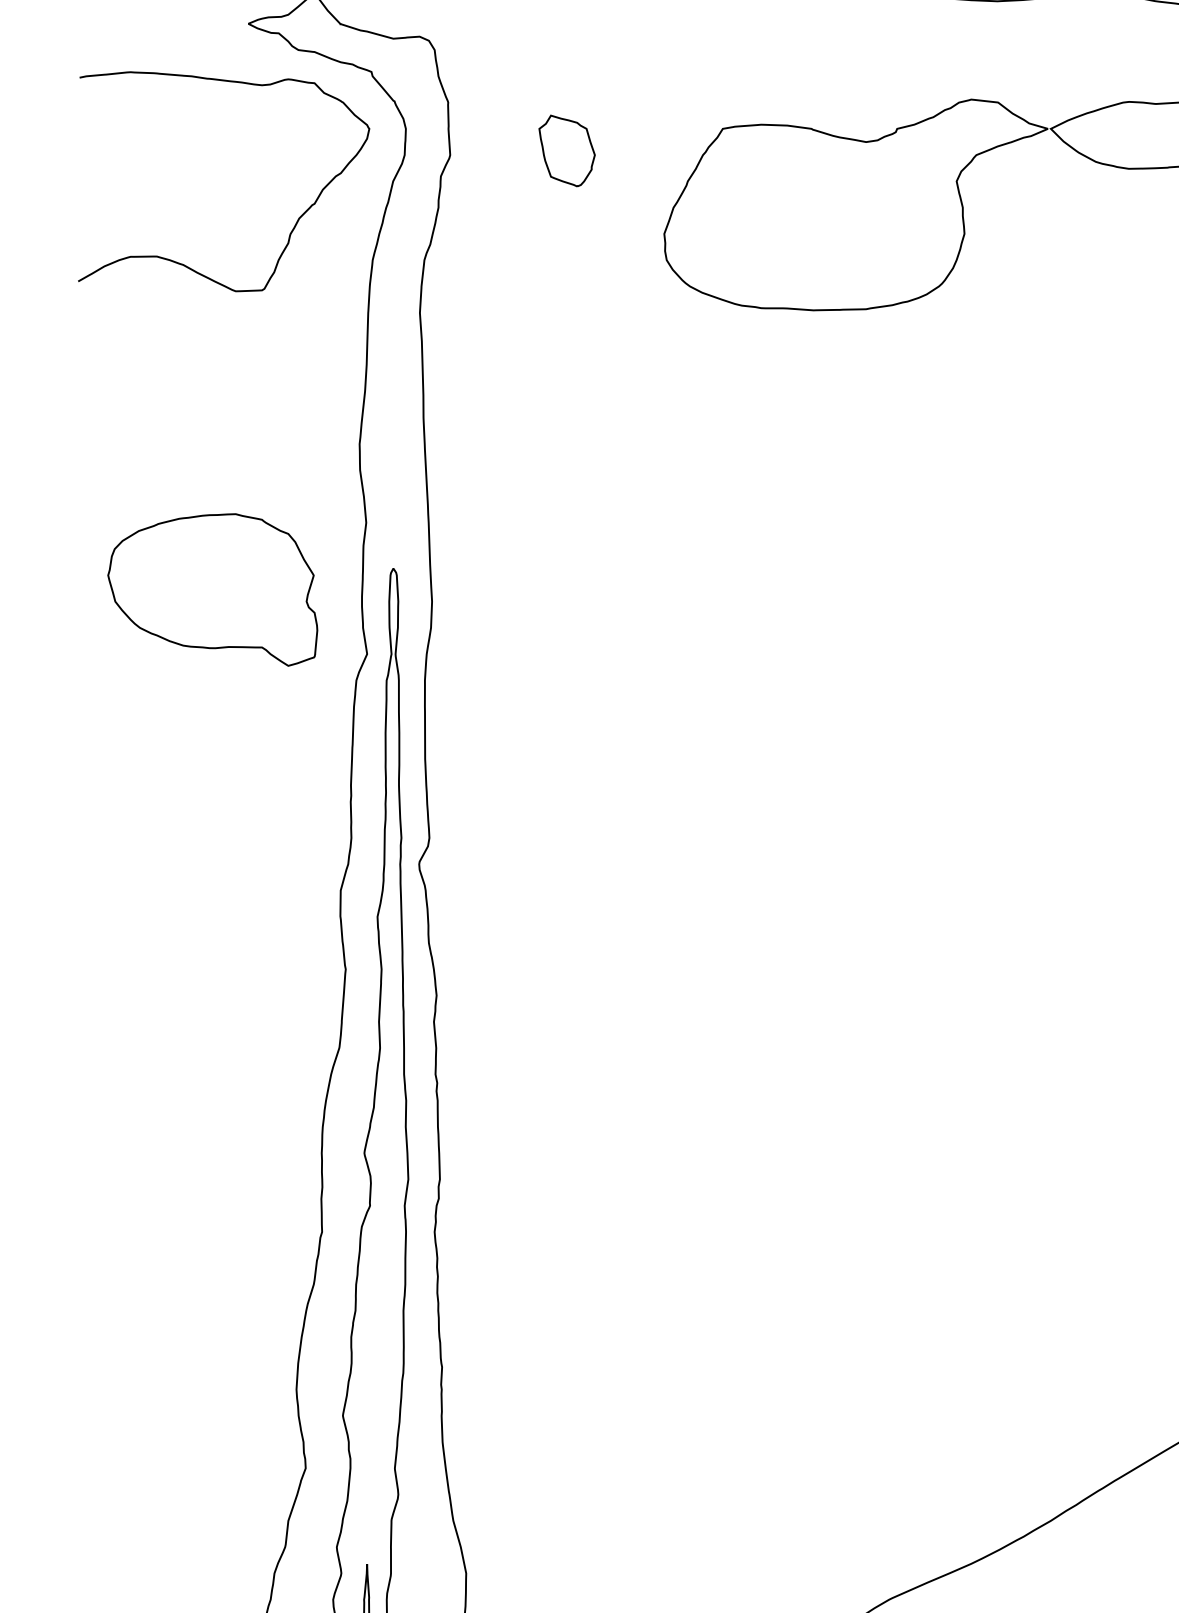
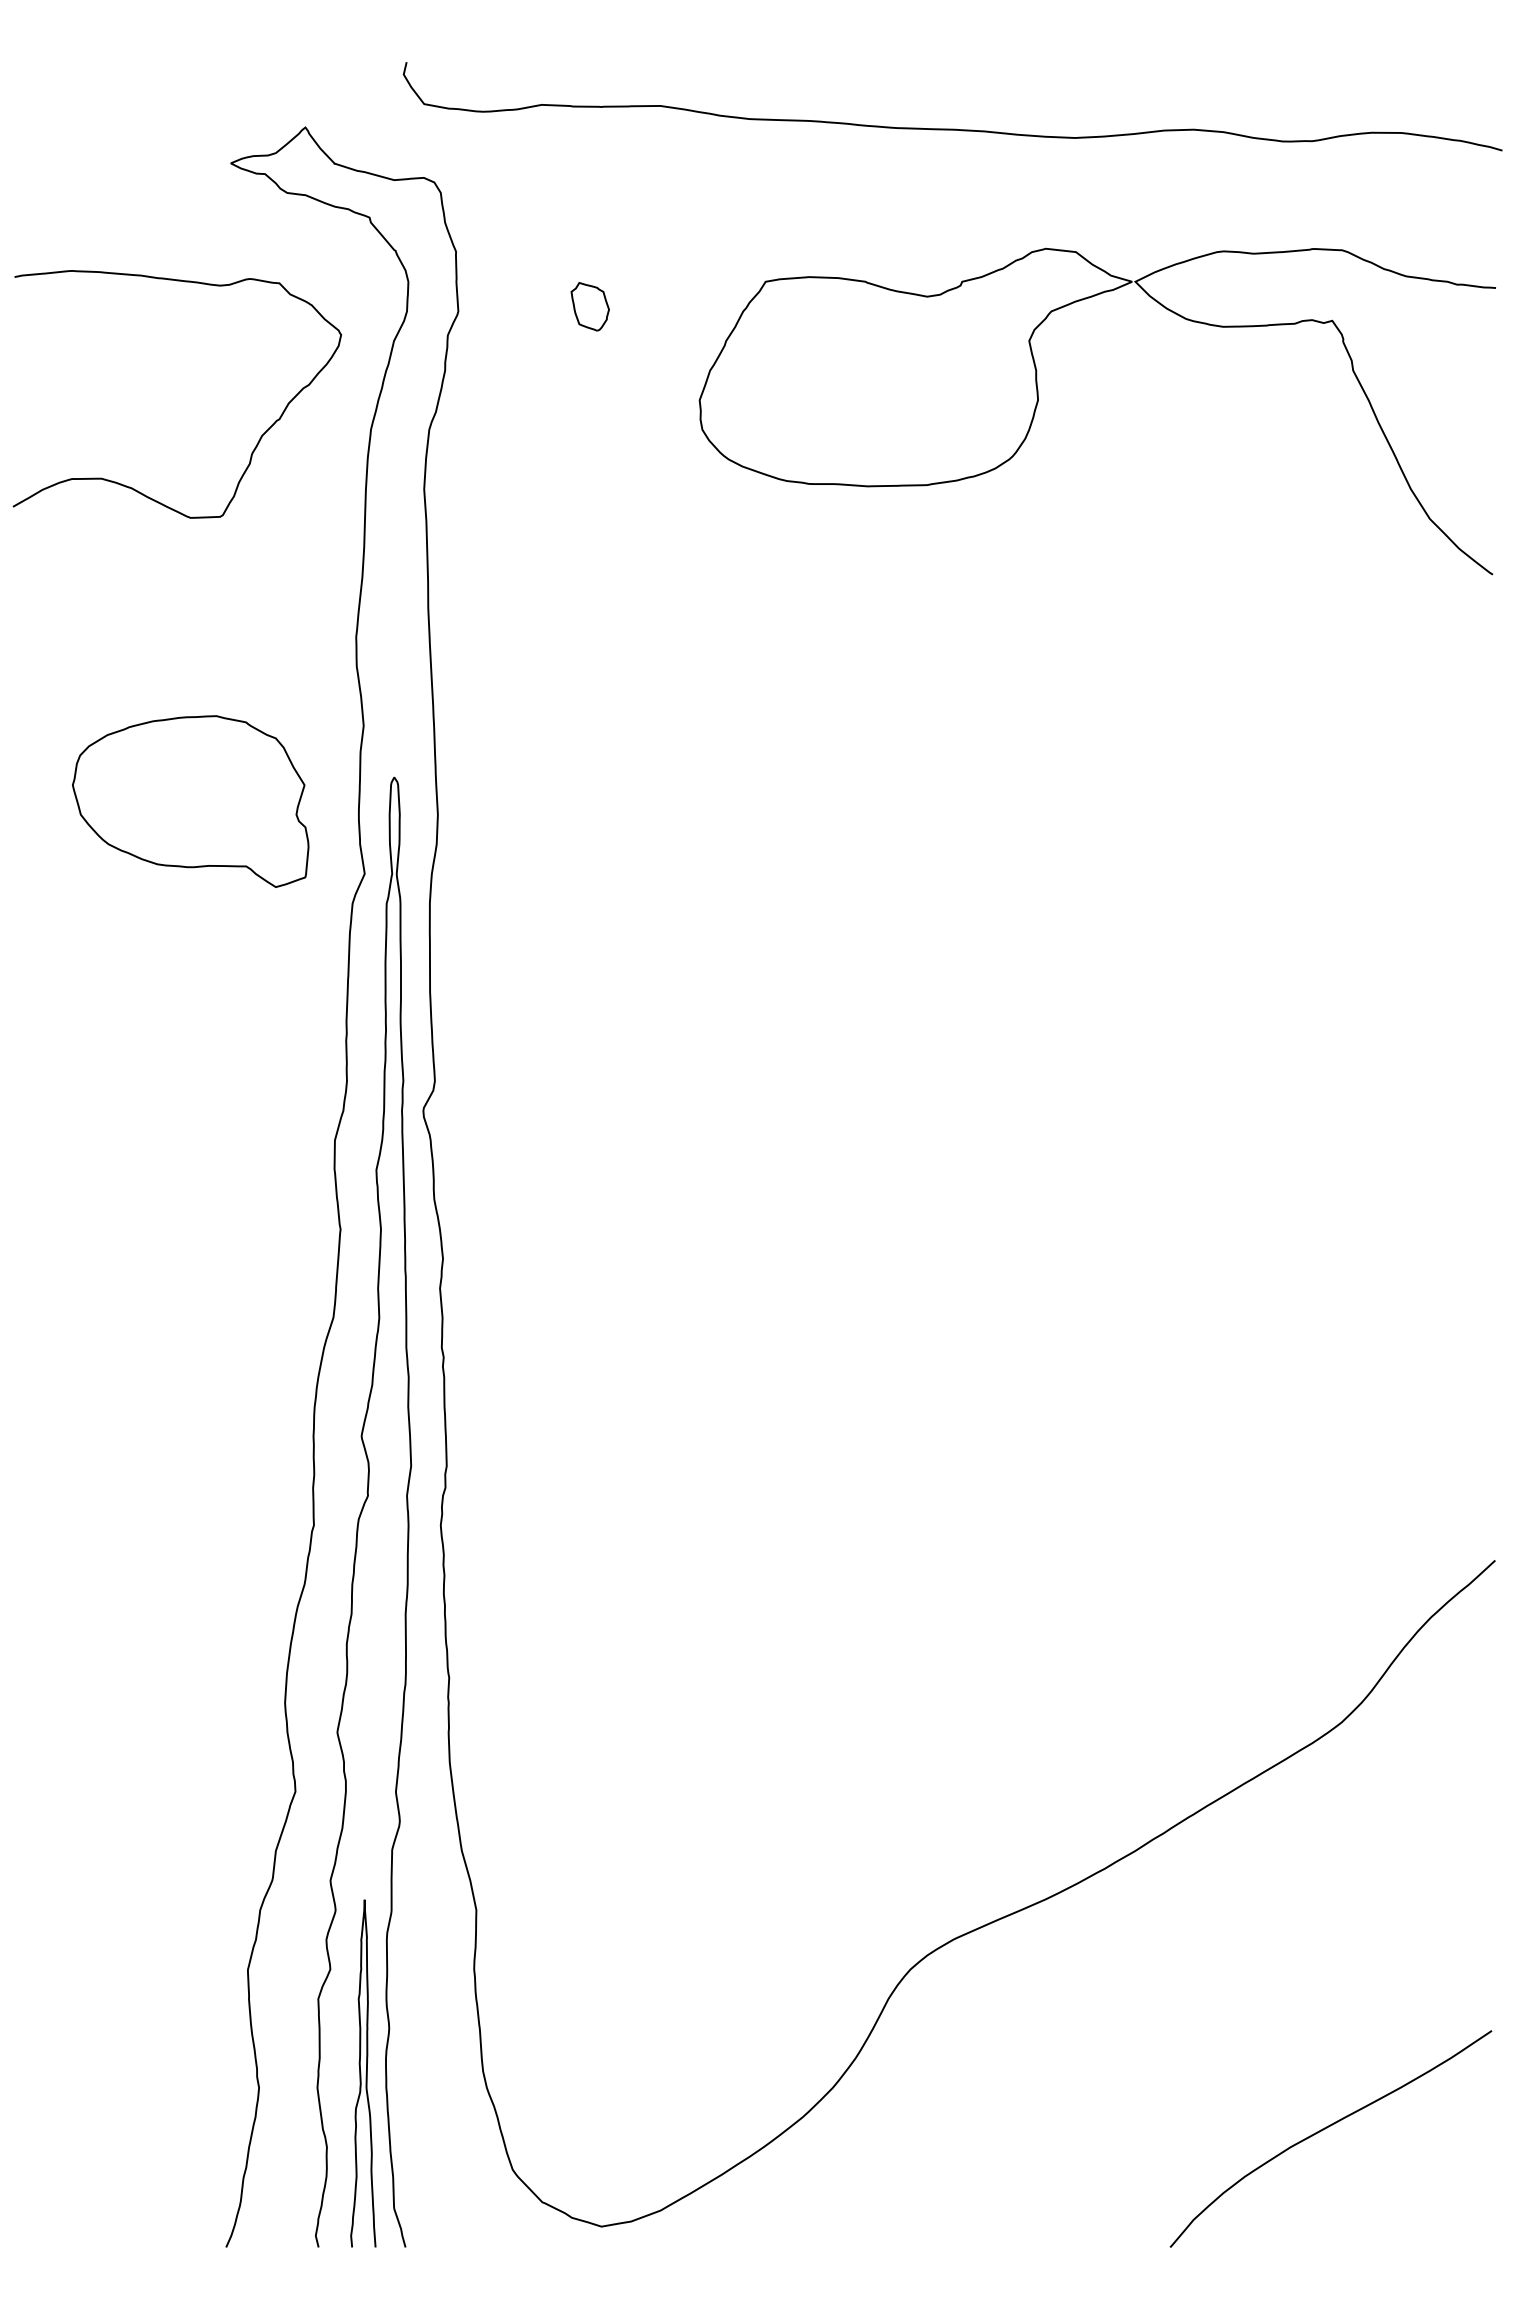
part: (567, 150) -> (590, 306), size x0.6
curve: (297, 219) -> (260, 436), moved

